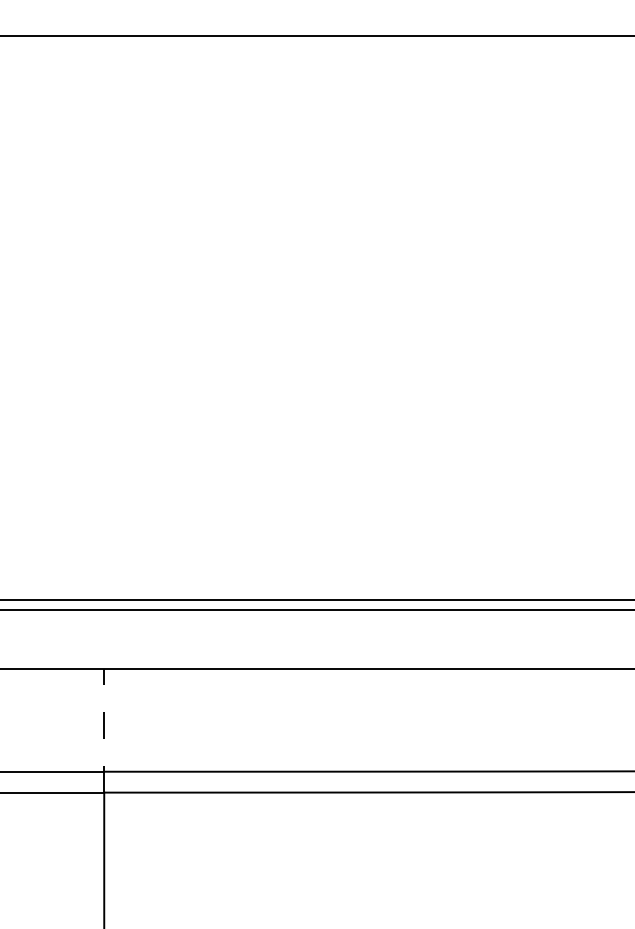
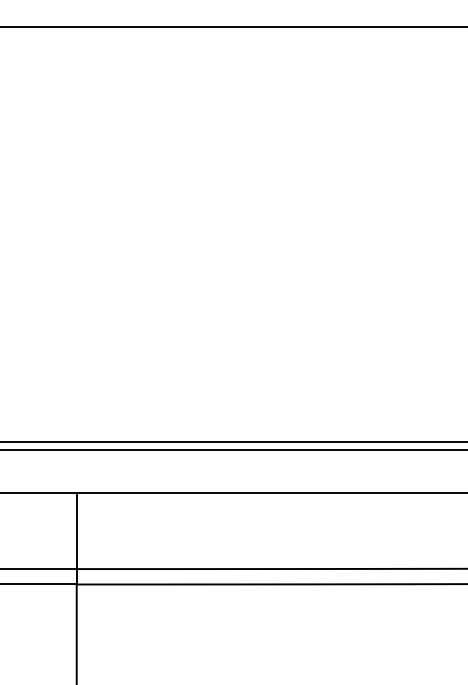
line: (104, 730) -> (76, 538), dashed -> solid

